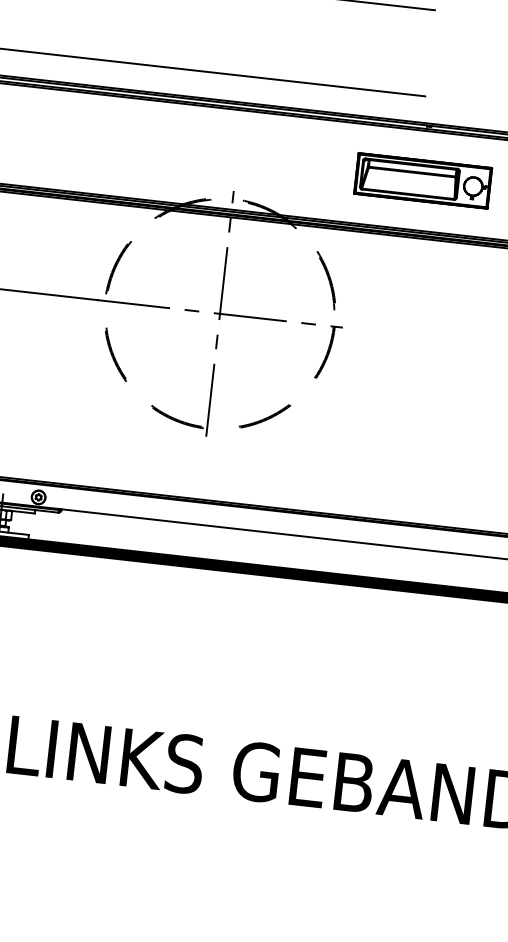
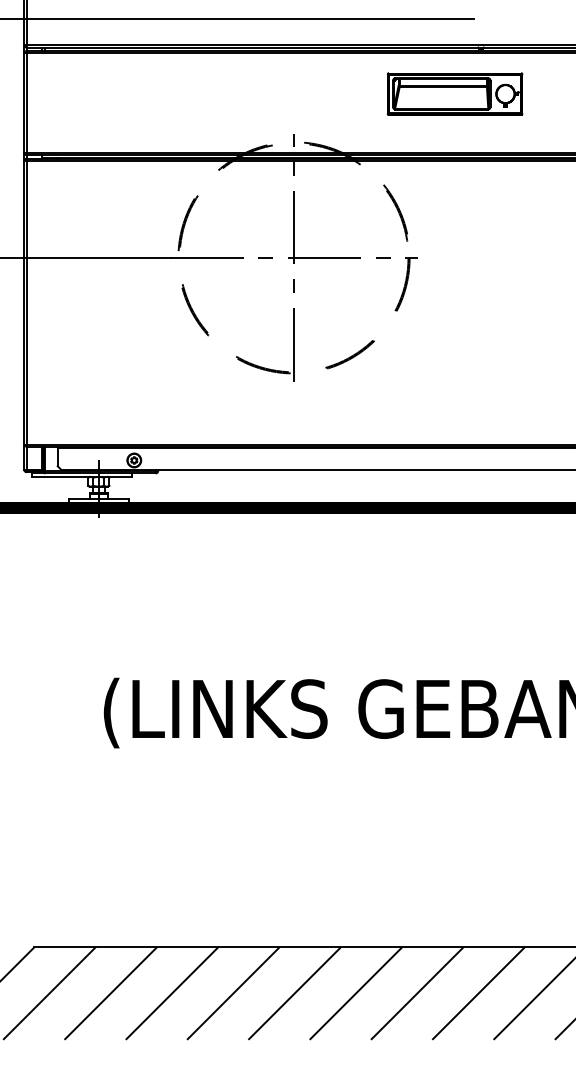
part: (422, 180) -> (454, 93), moved

